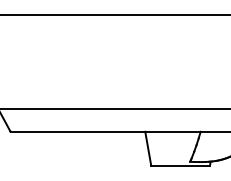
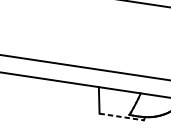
line: (181, 166) -> (122, 117), solid -> dashed

